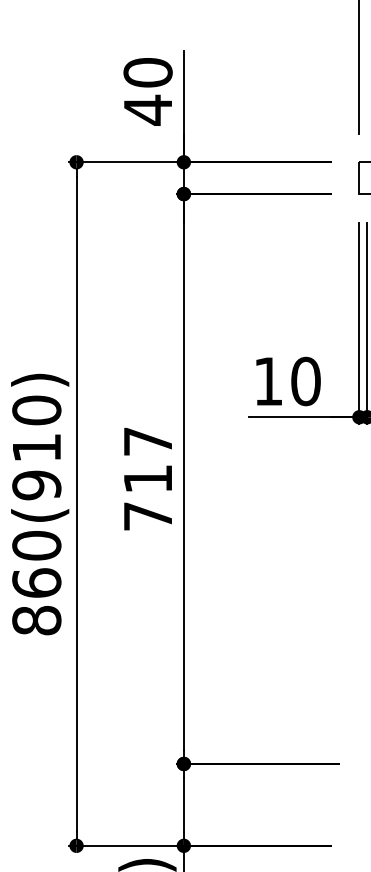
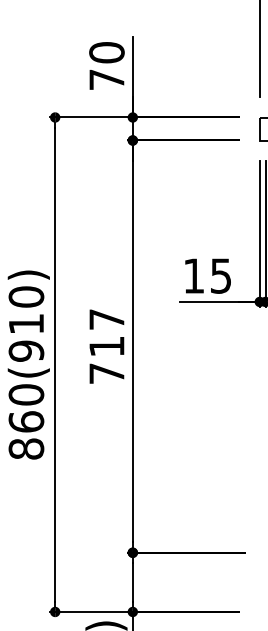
text: (147, 109) -> (106, 79), 40 -> 70
text: (305, 381) -> (220, 276), 10 -> 15

